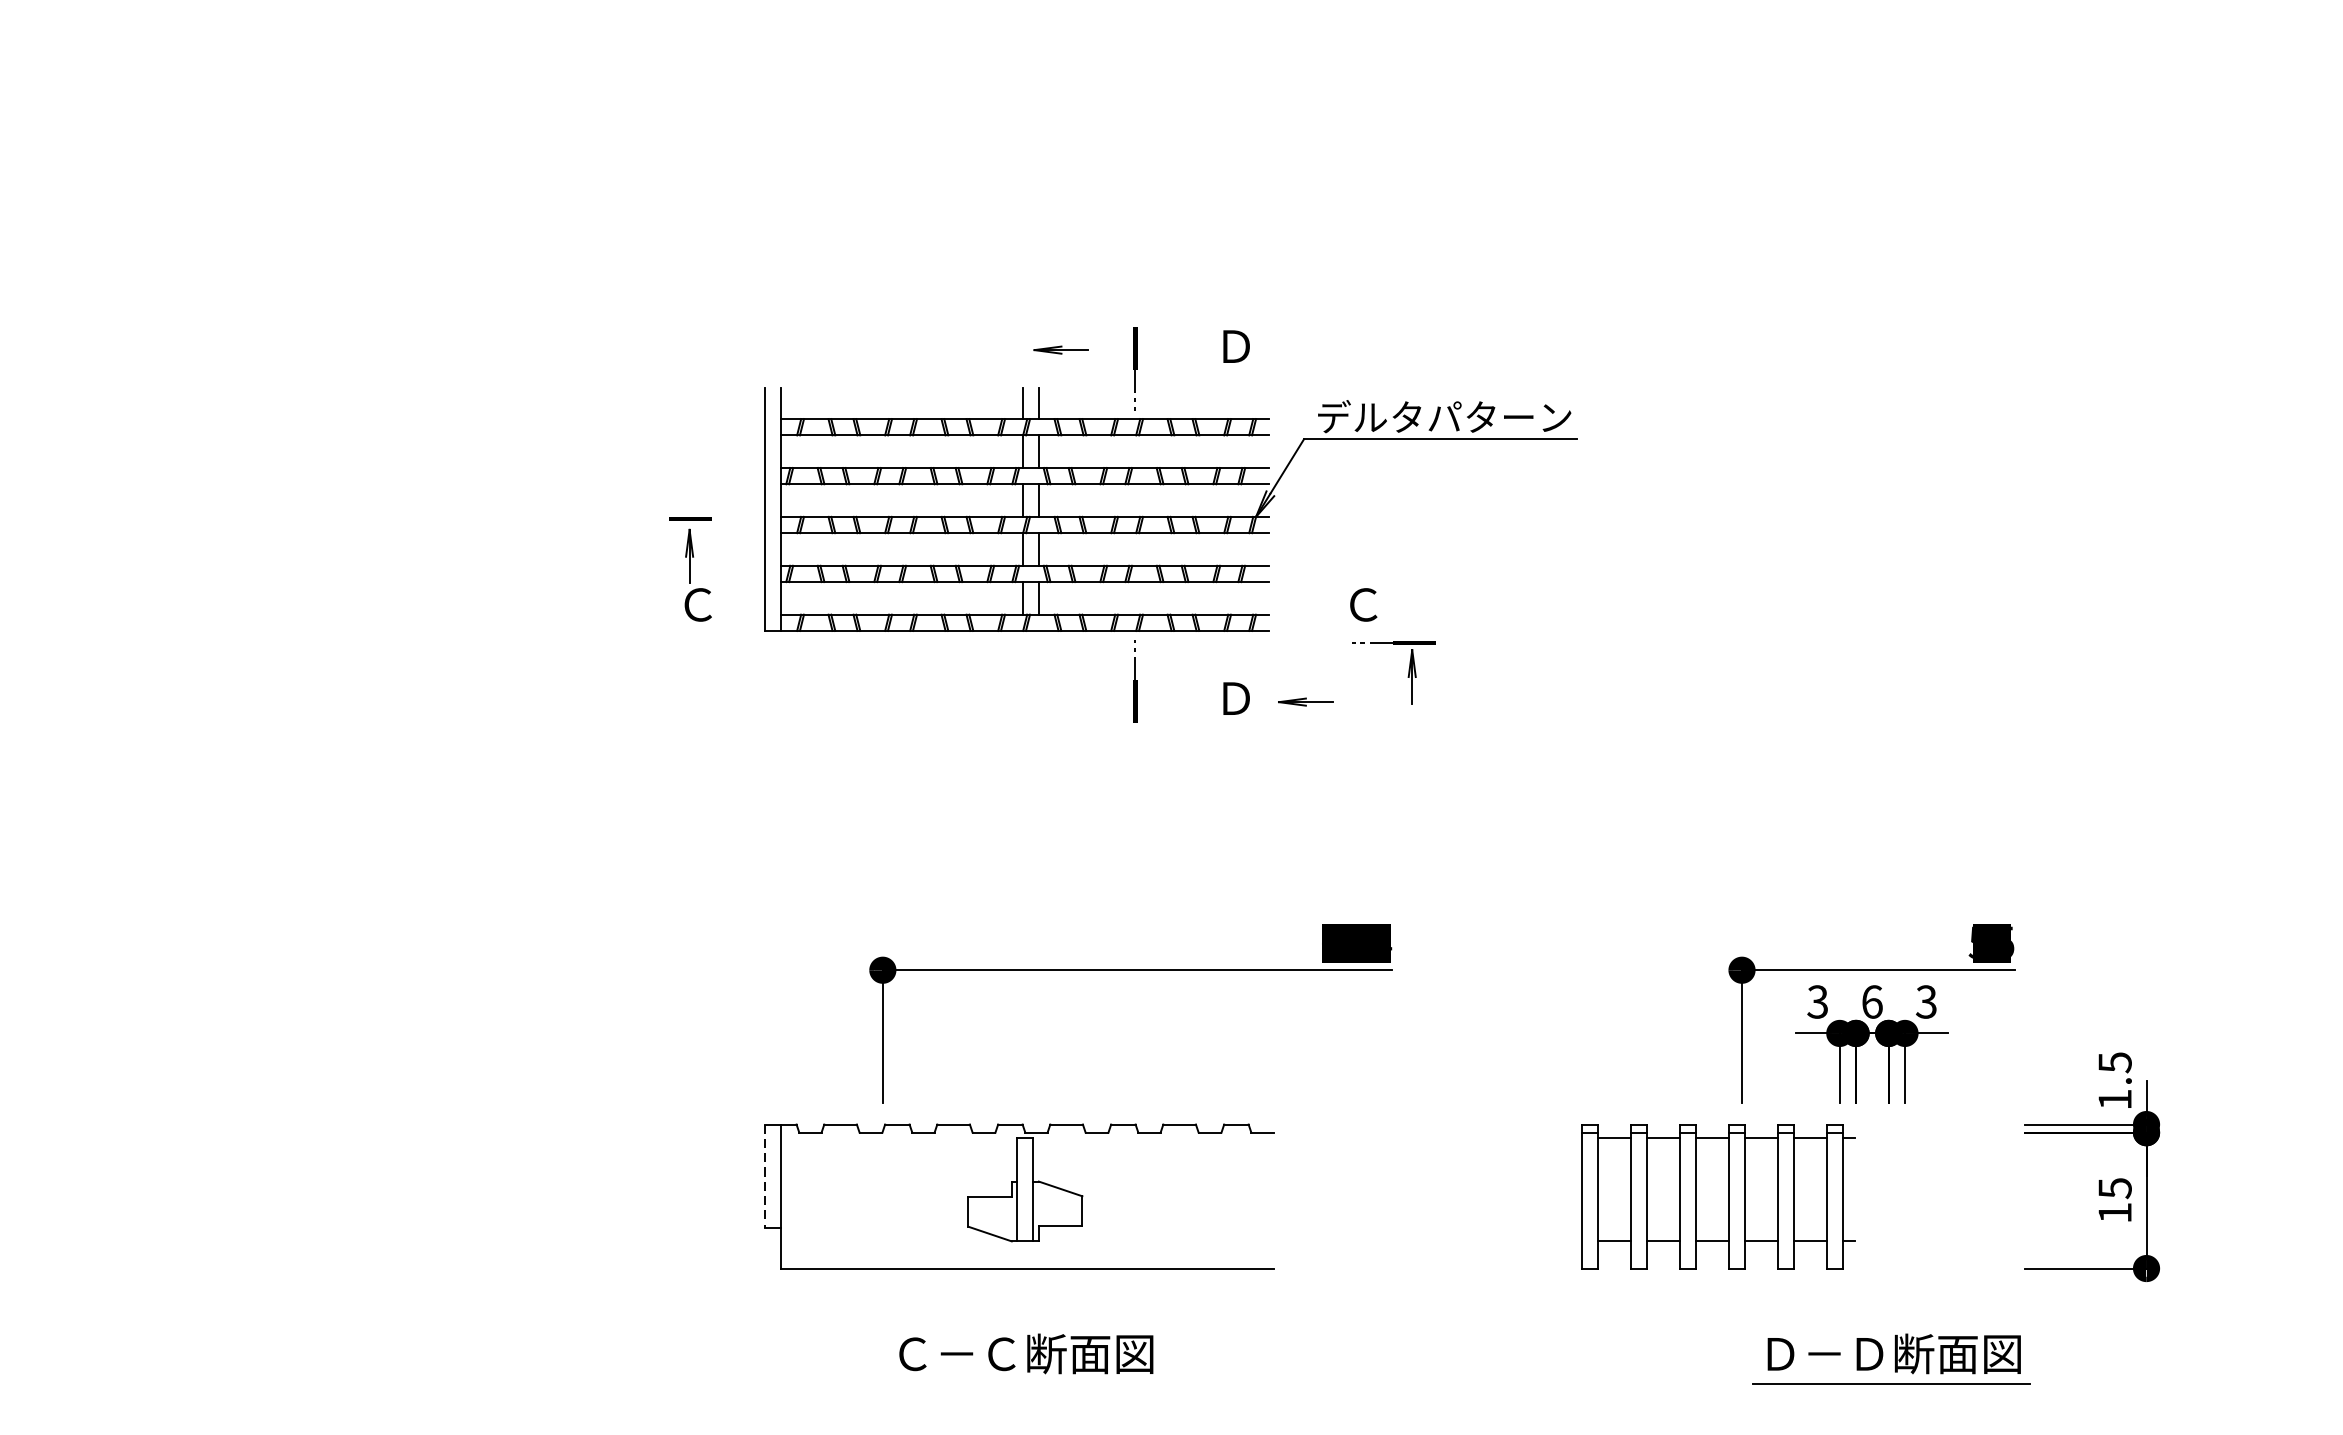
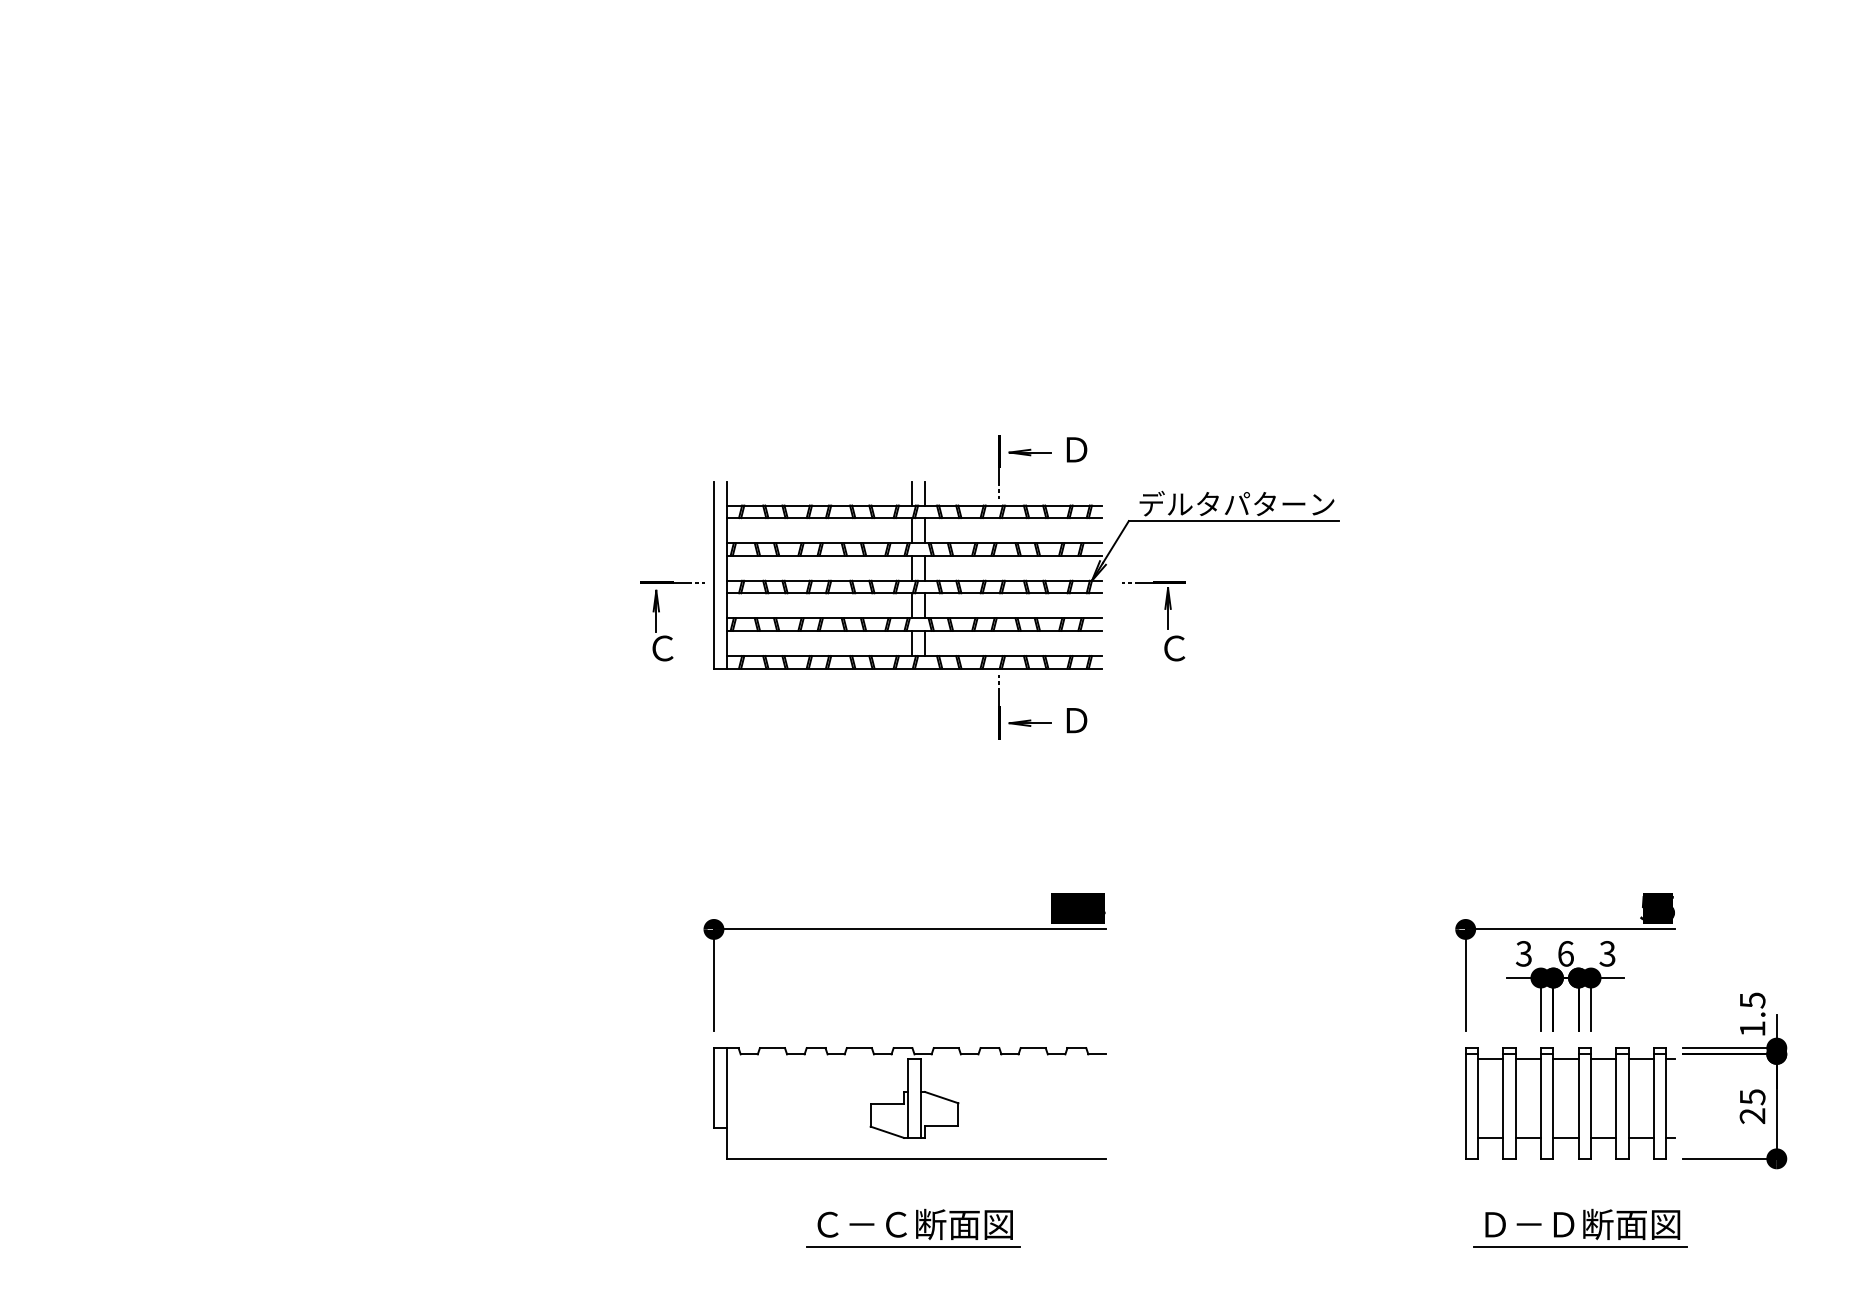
part: (1060, 350) -> (1029, 452), moved
line: (731, 519) -> (688, 582), added
part: (1407, 672) -> (1164, 605), moved
part: (1304, 701) -> (1029, 722), moved
part: (1130, 970) -> (904, 929), moved
line: (763, 1175) -> (713, 1087), dashed -> solid
part: (1718, 1196) -> (1570, 1103), moved
text: (2114, 1212) -> (1752, 1115), 15 -> 25
line: (1022, 1383) -> (912, 1247), added

